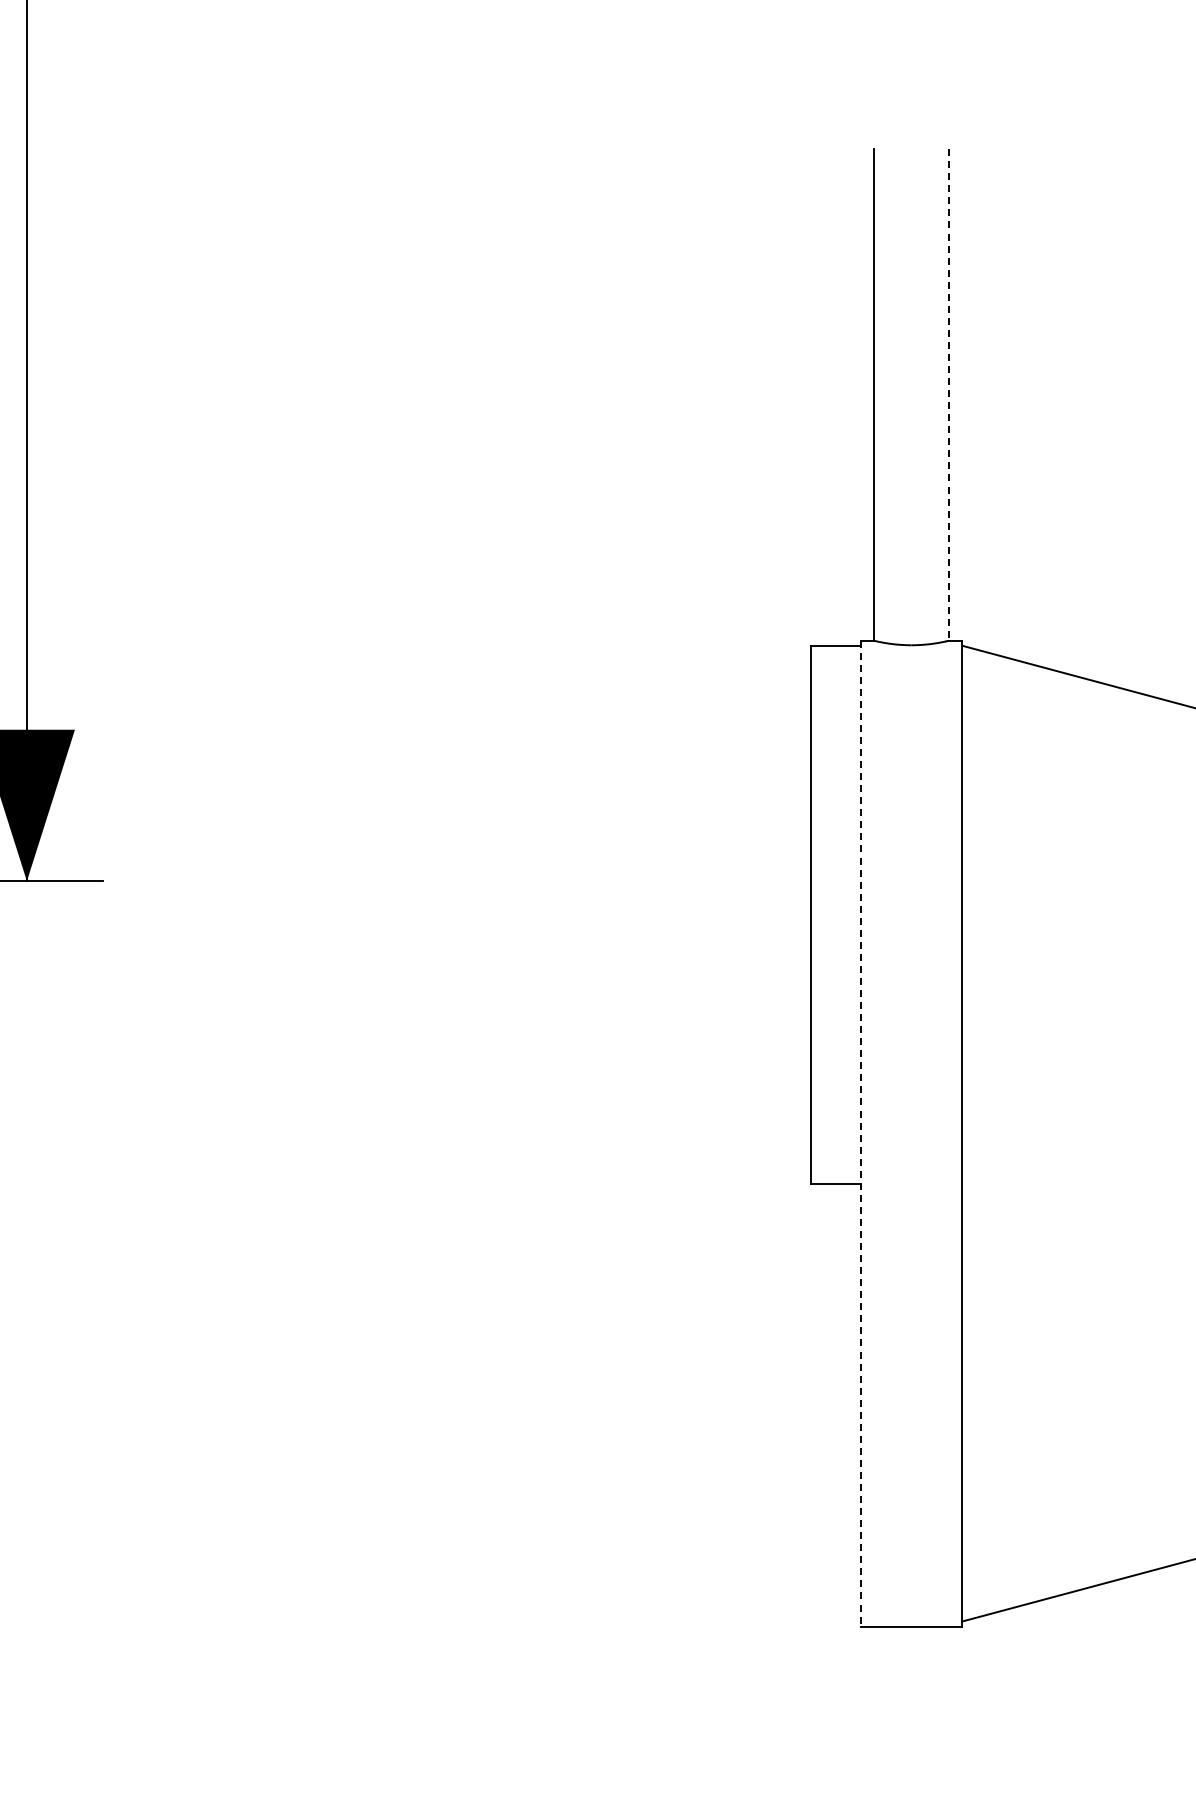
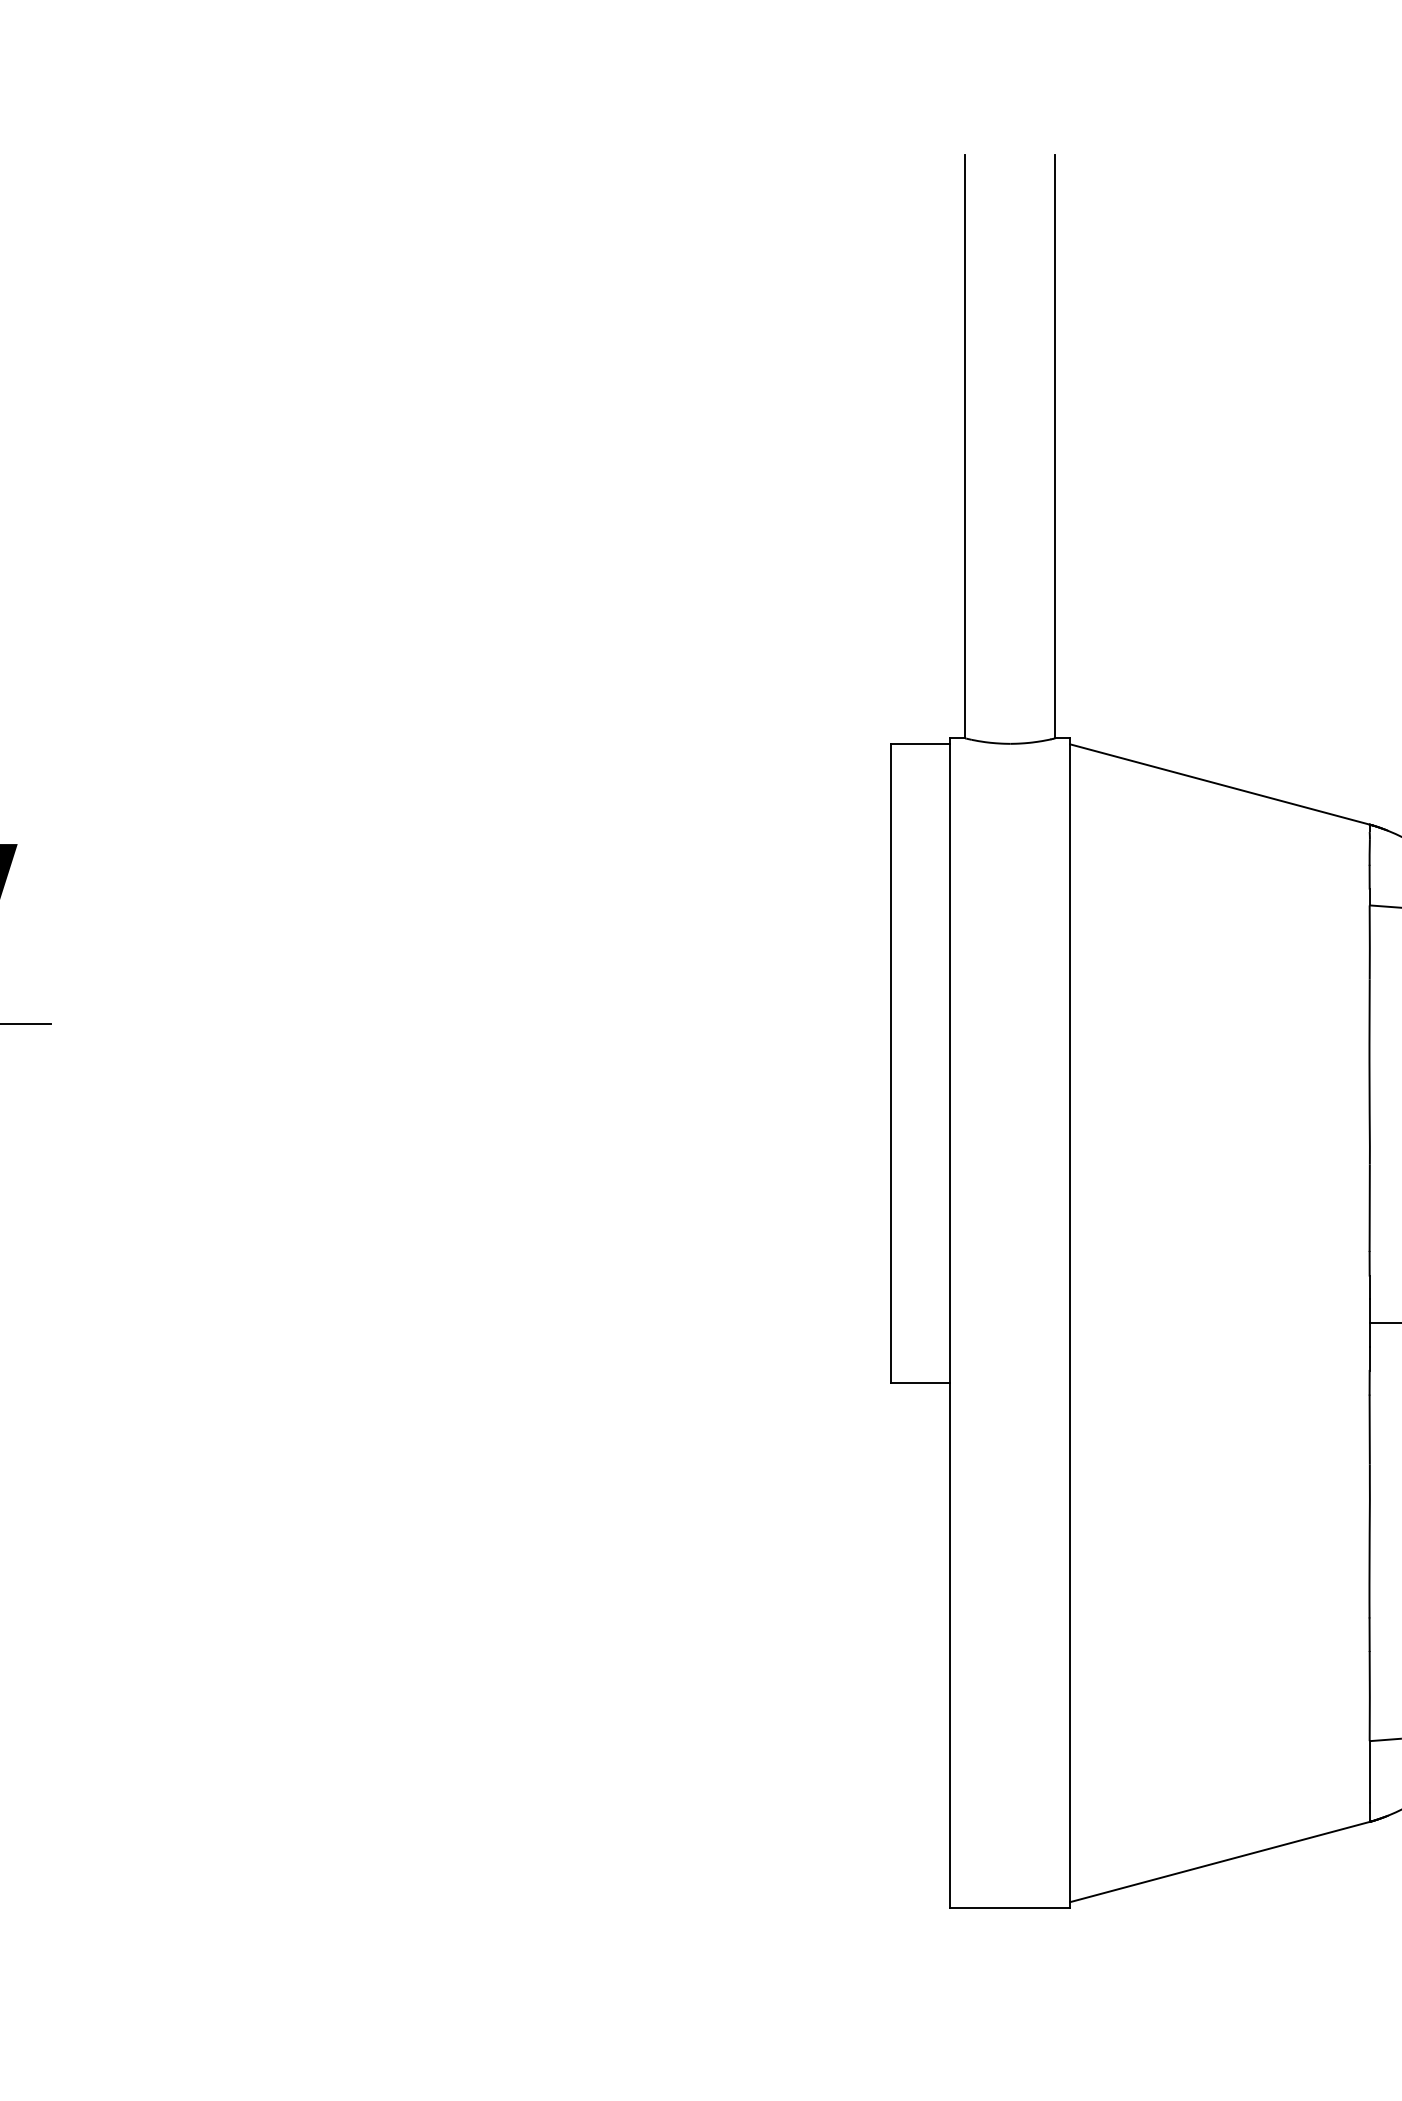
line: (949, 394) -> (1055, 446), dashed -> solid
line: (861, 1133) -> (950, 1323), dashed -> solid

